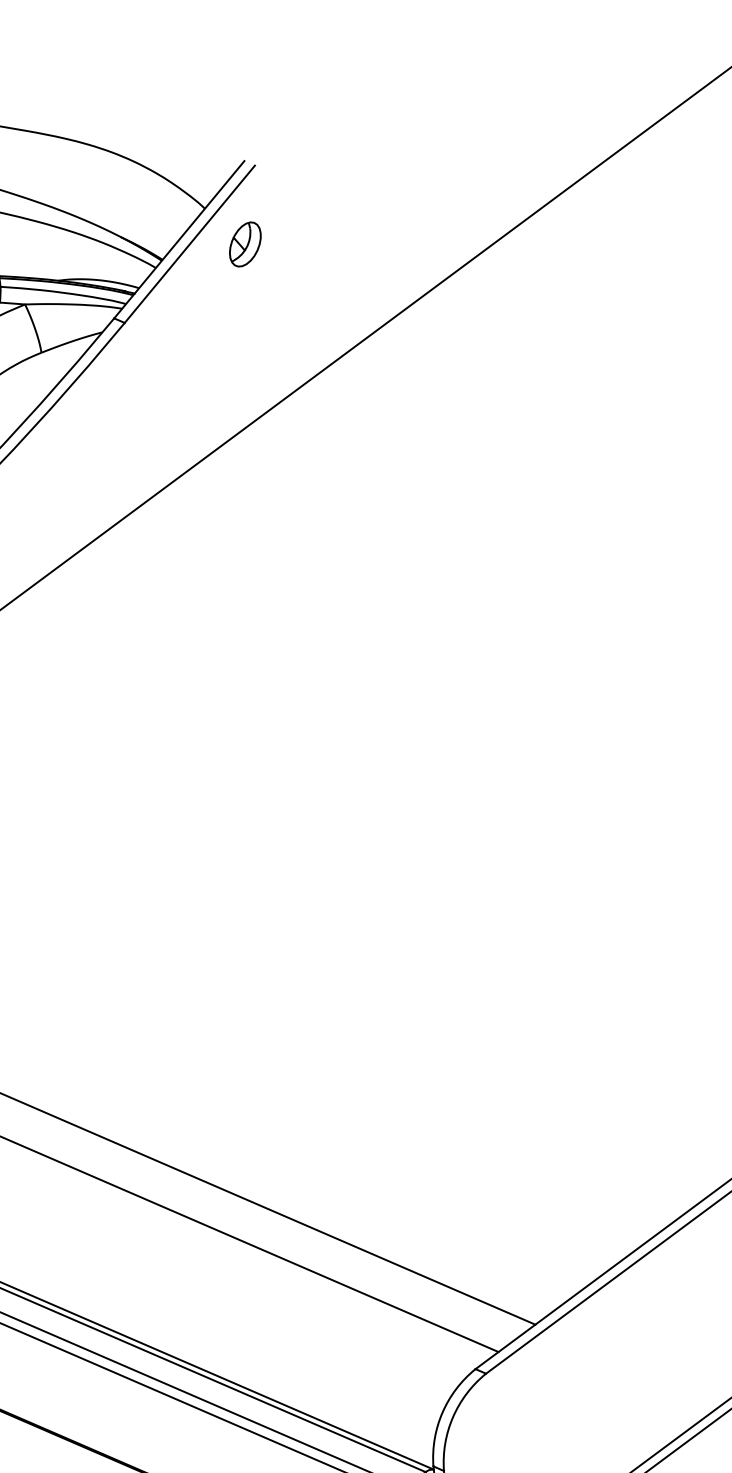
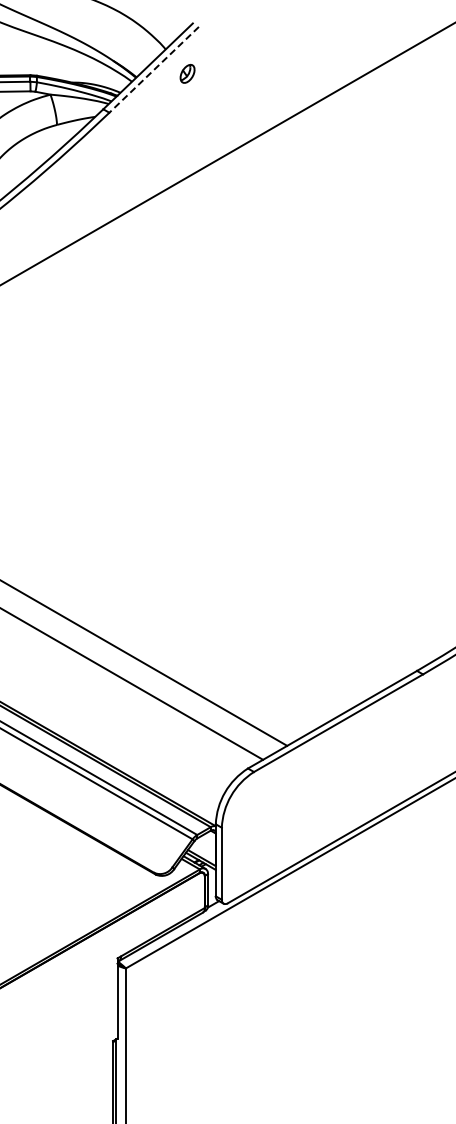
part: (245, 243) -> (187, 73), size x0.7
line: (188, 245) -> (153, 70), solid -> dashed

